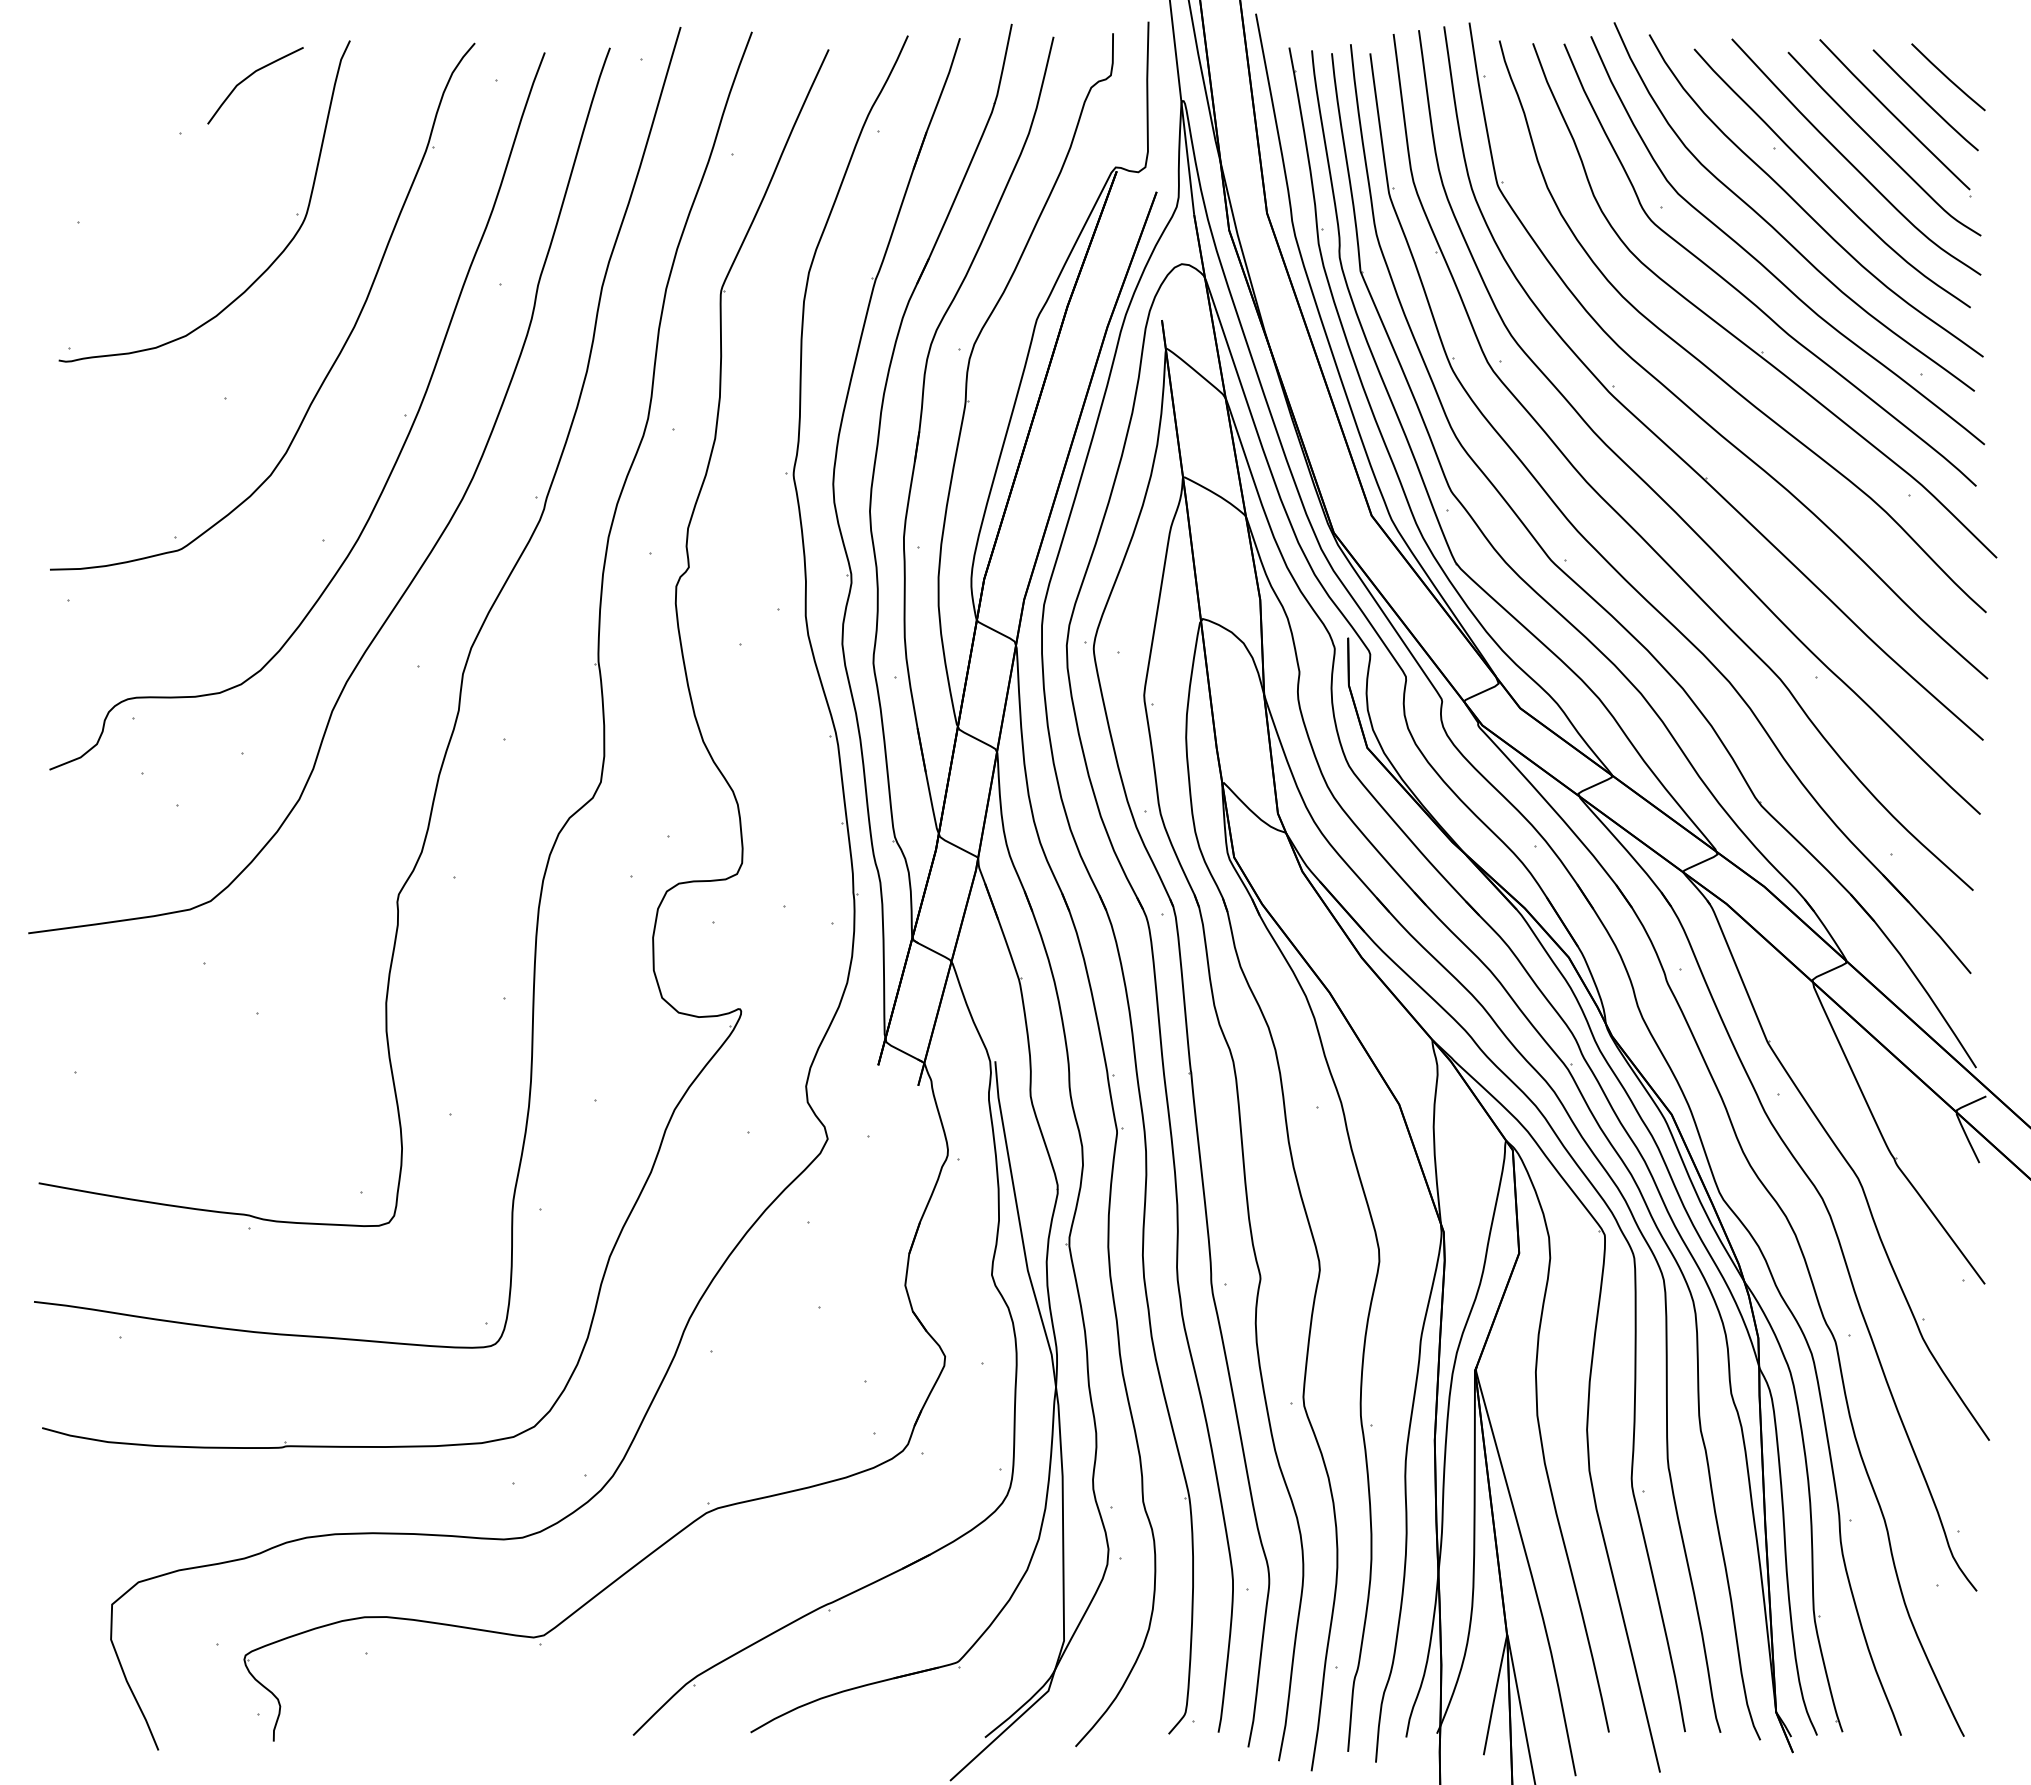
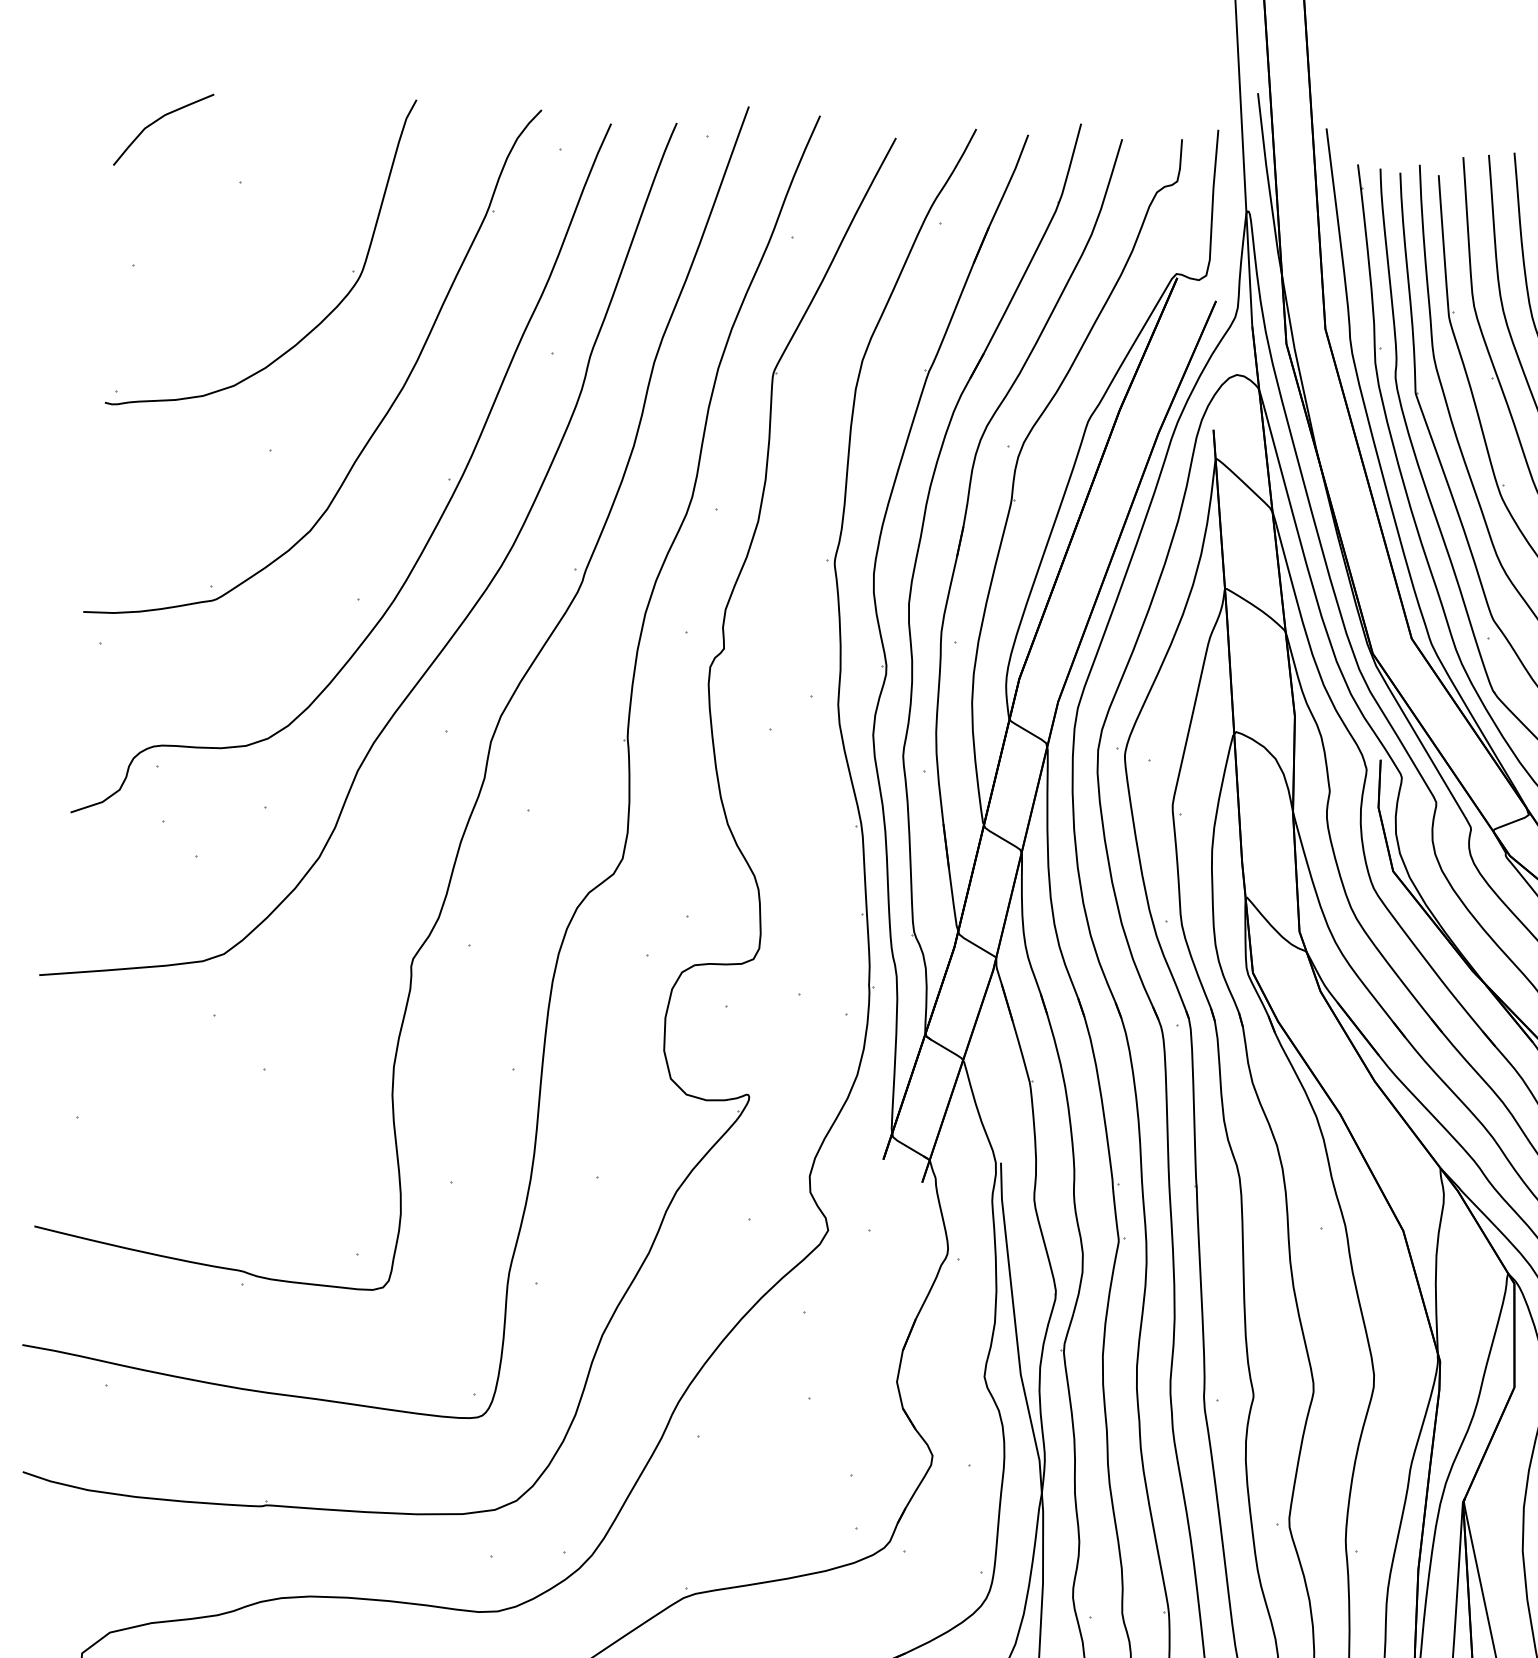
curve: (249, 77) -> (158, 121), moved

